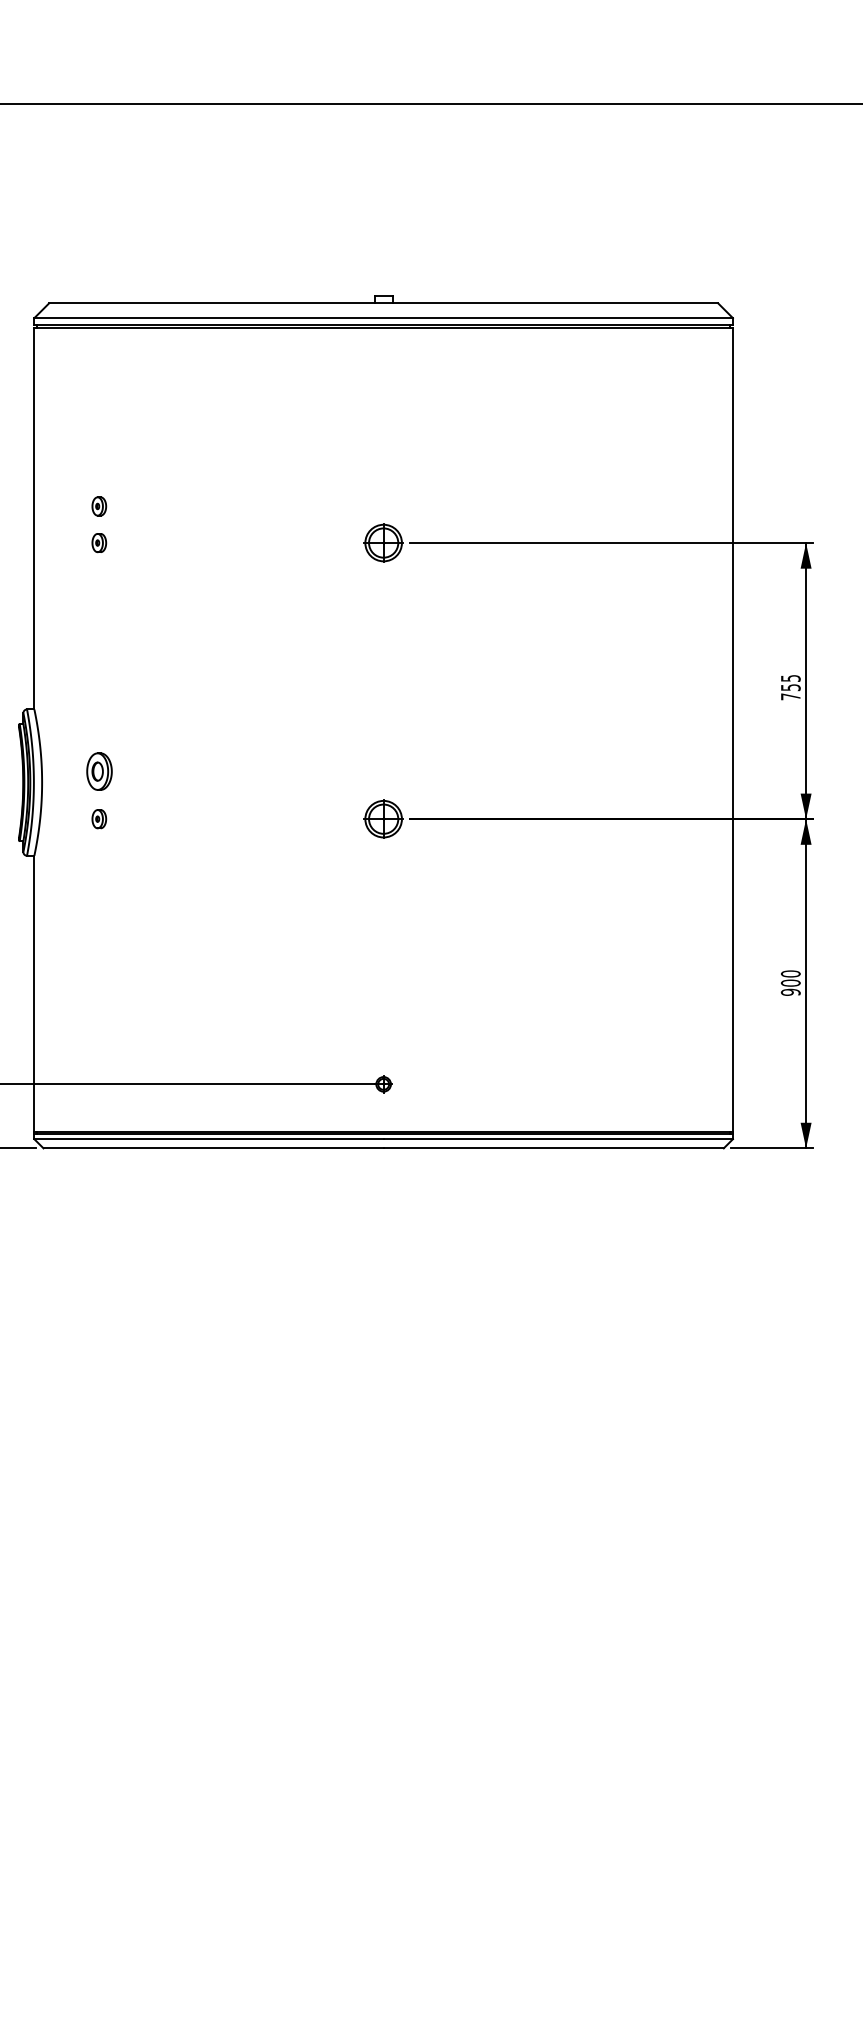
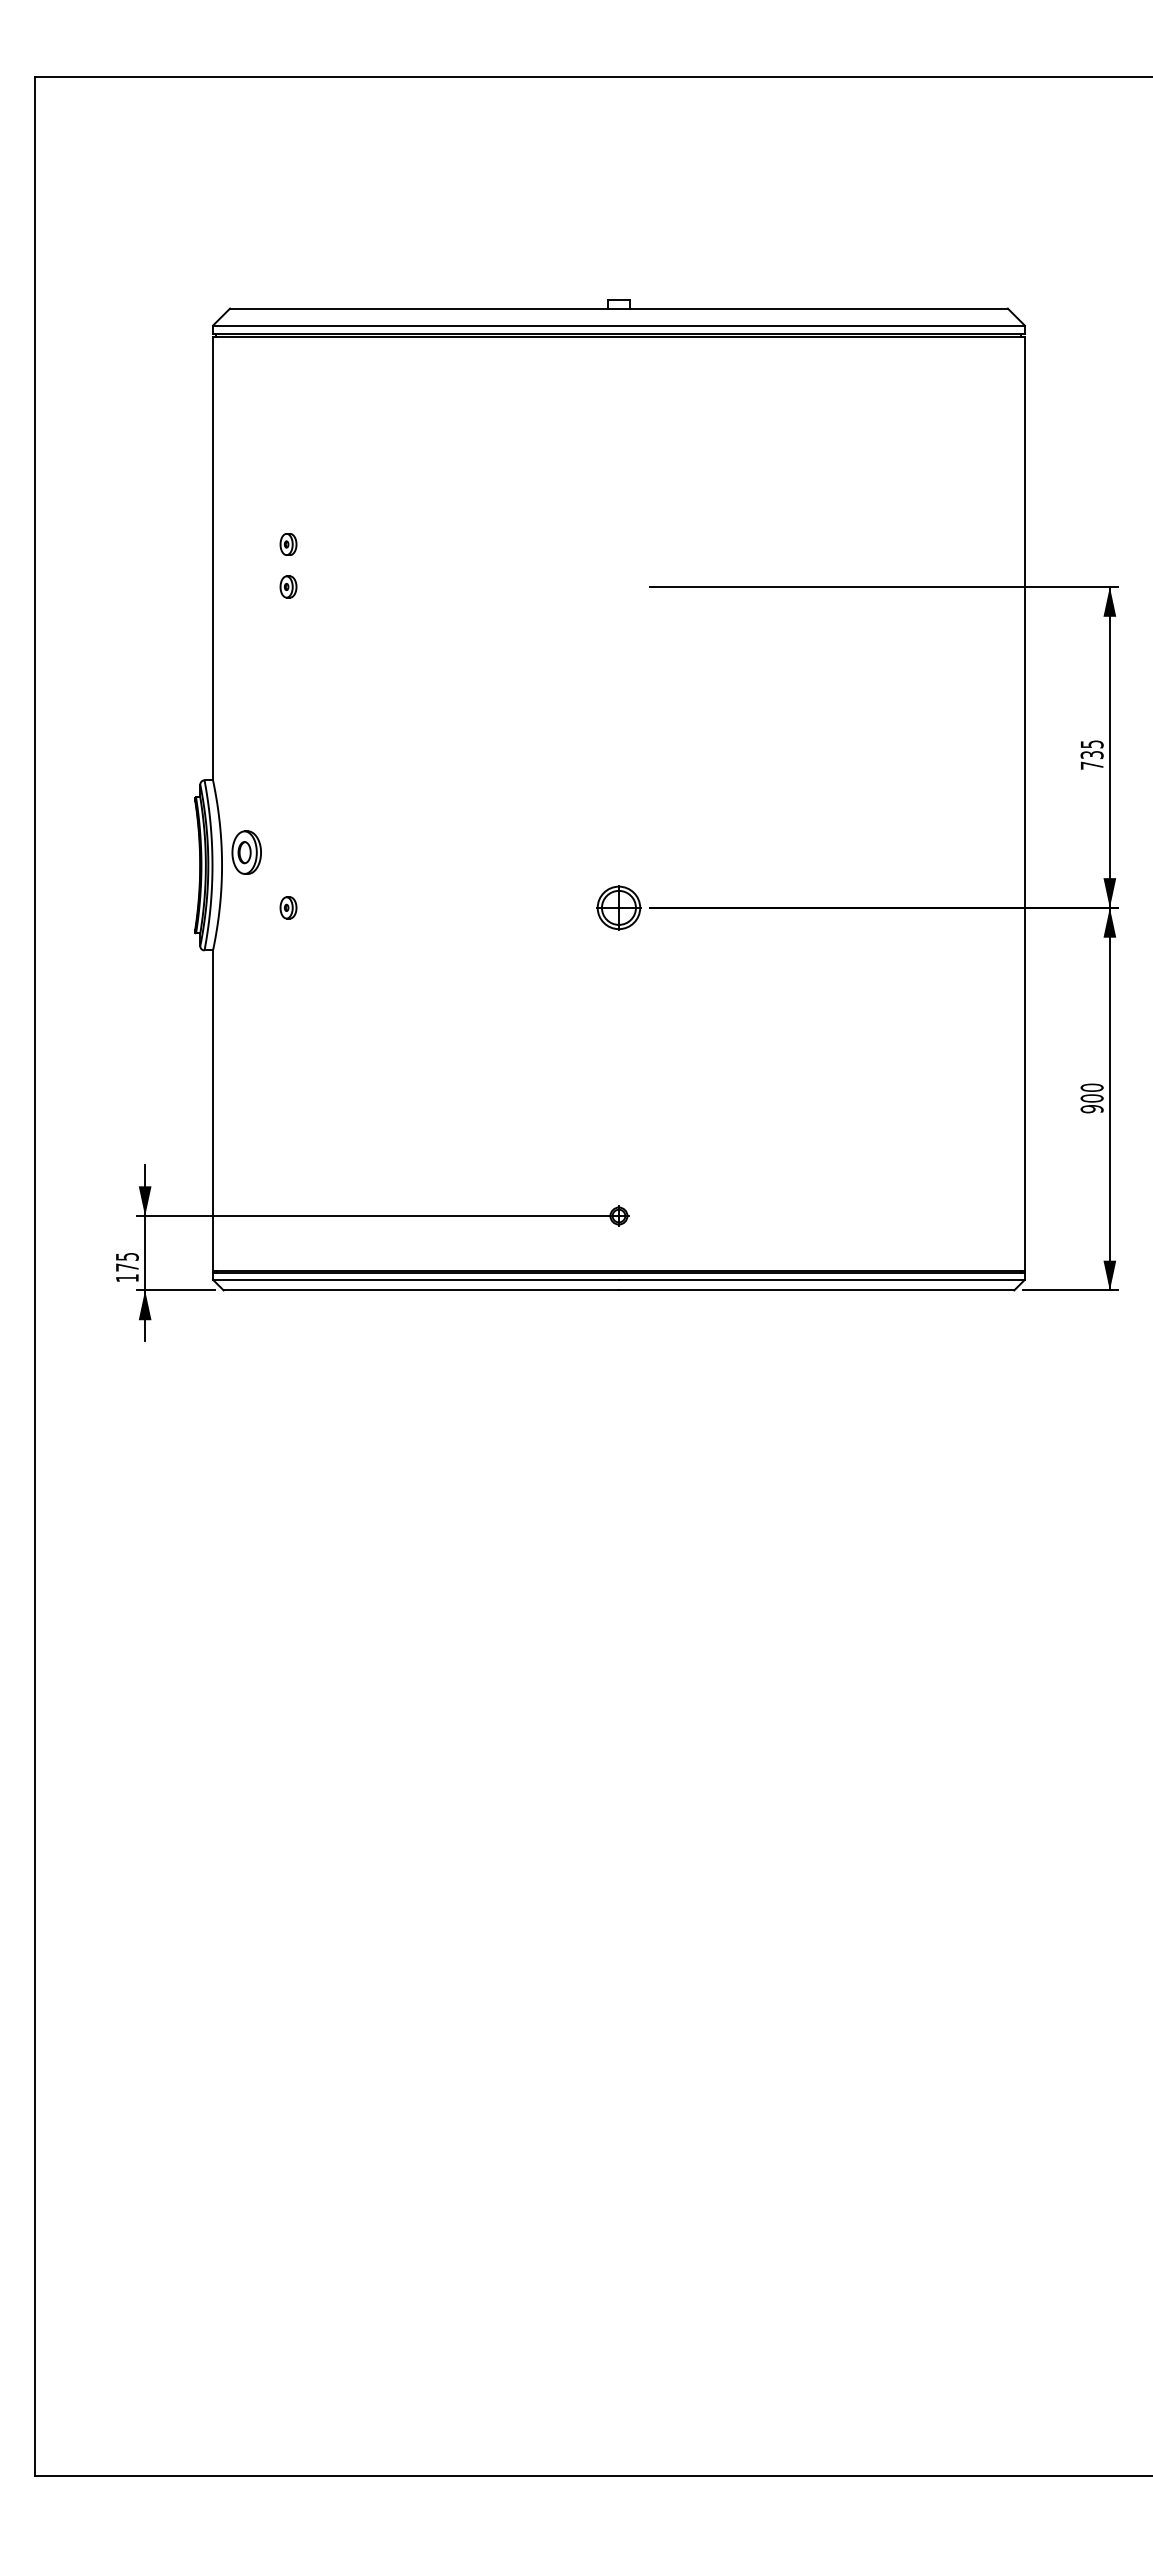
part: (383, 542) -> (618, 586), removed
text: (790, 687) -> (1091, 754), 755 -> 735
part: (99, 771) -> (246, 852), moved

